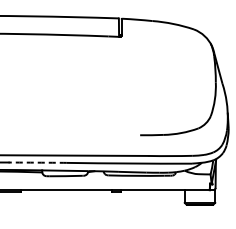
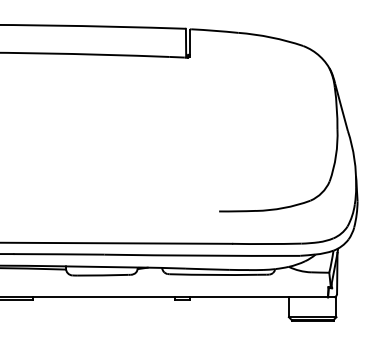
arc: (37, 162) -> (58, 254), dashed -> solid

